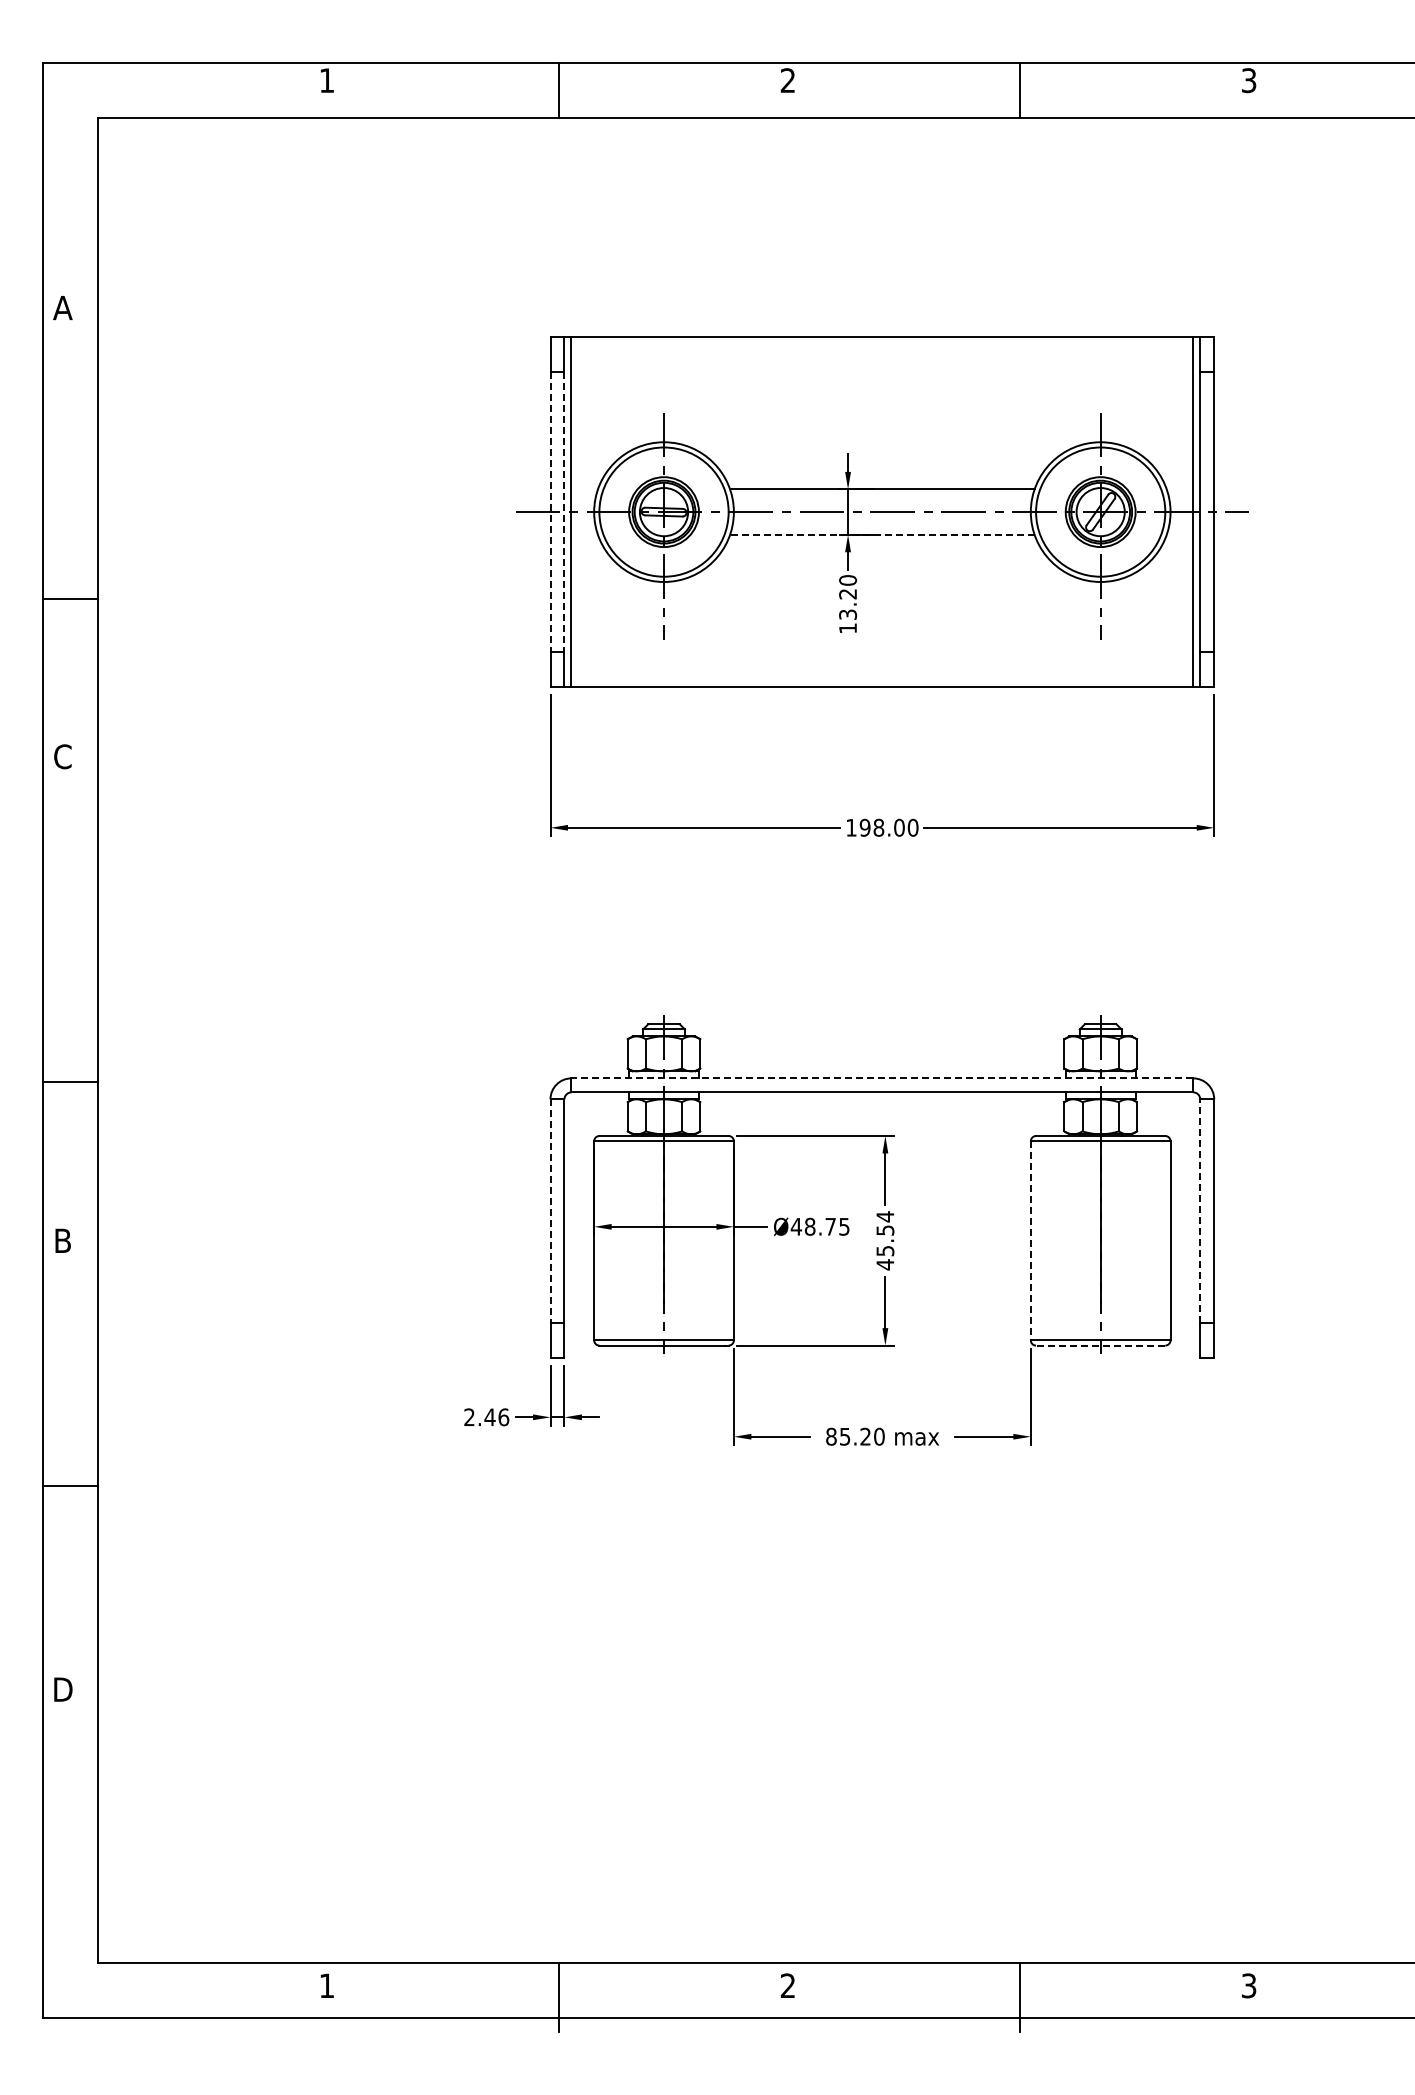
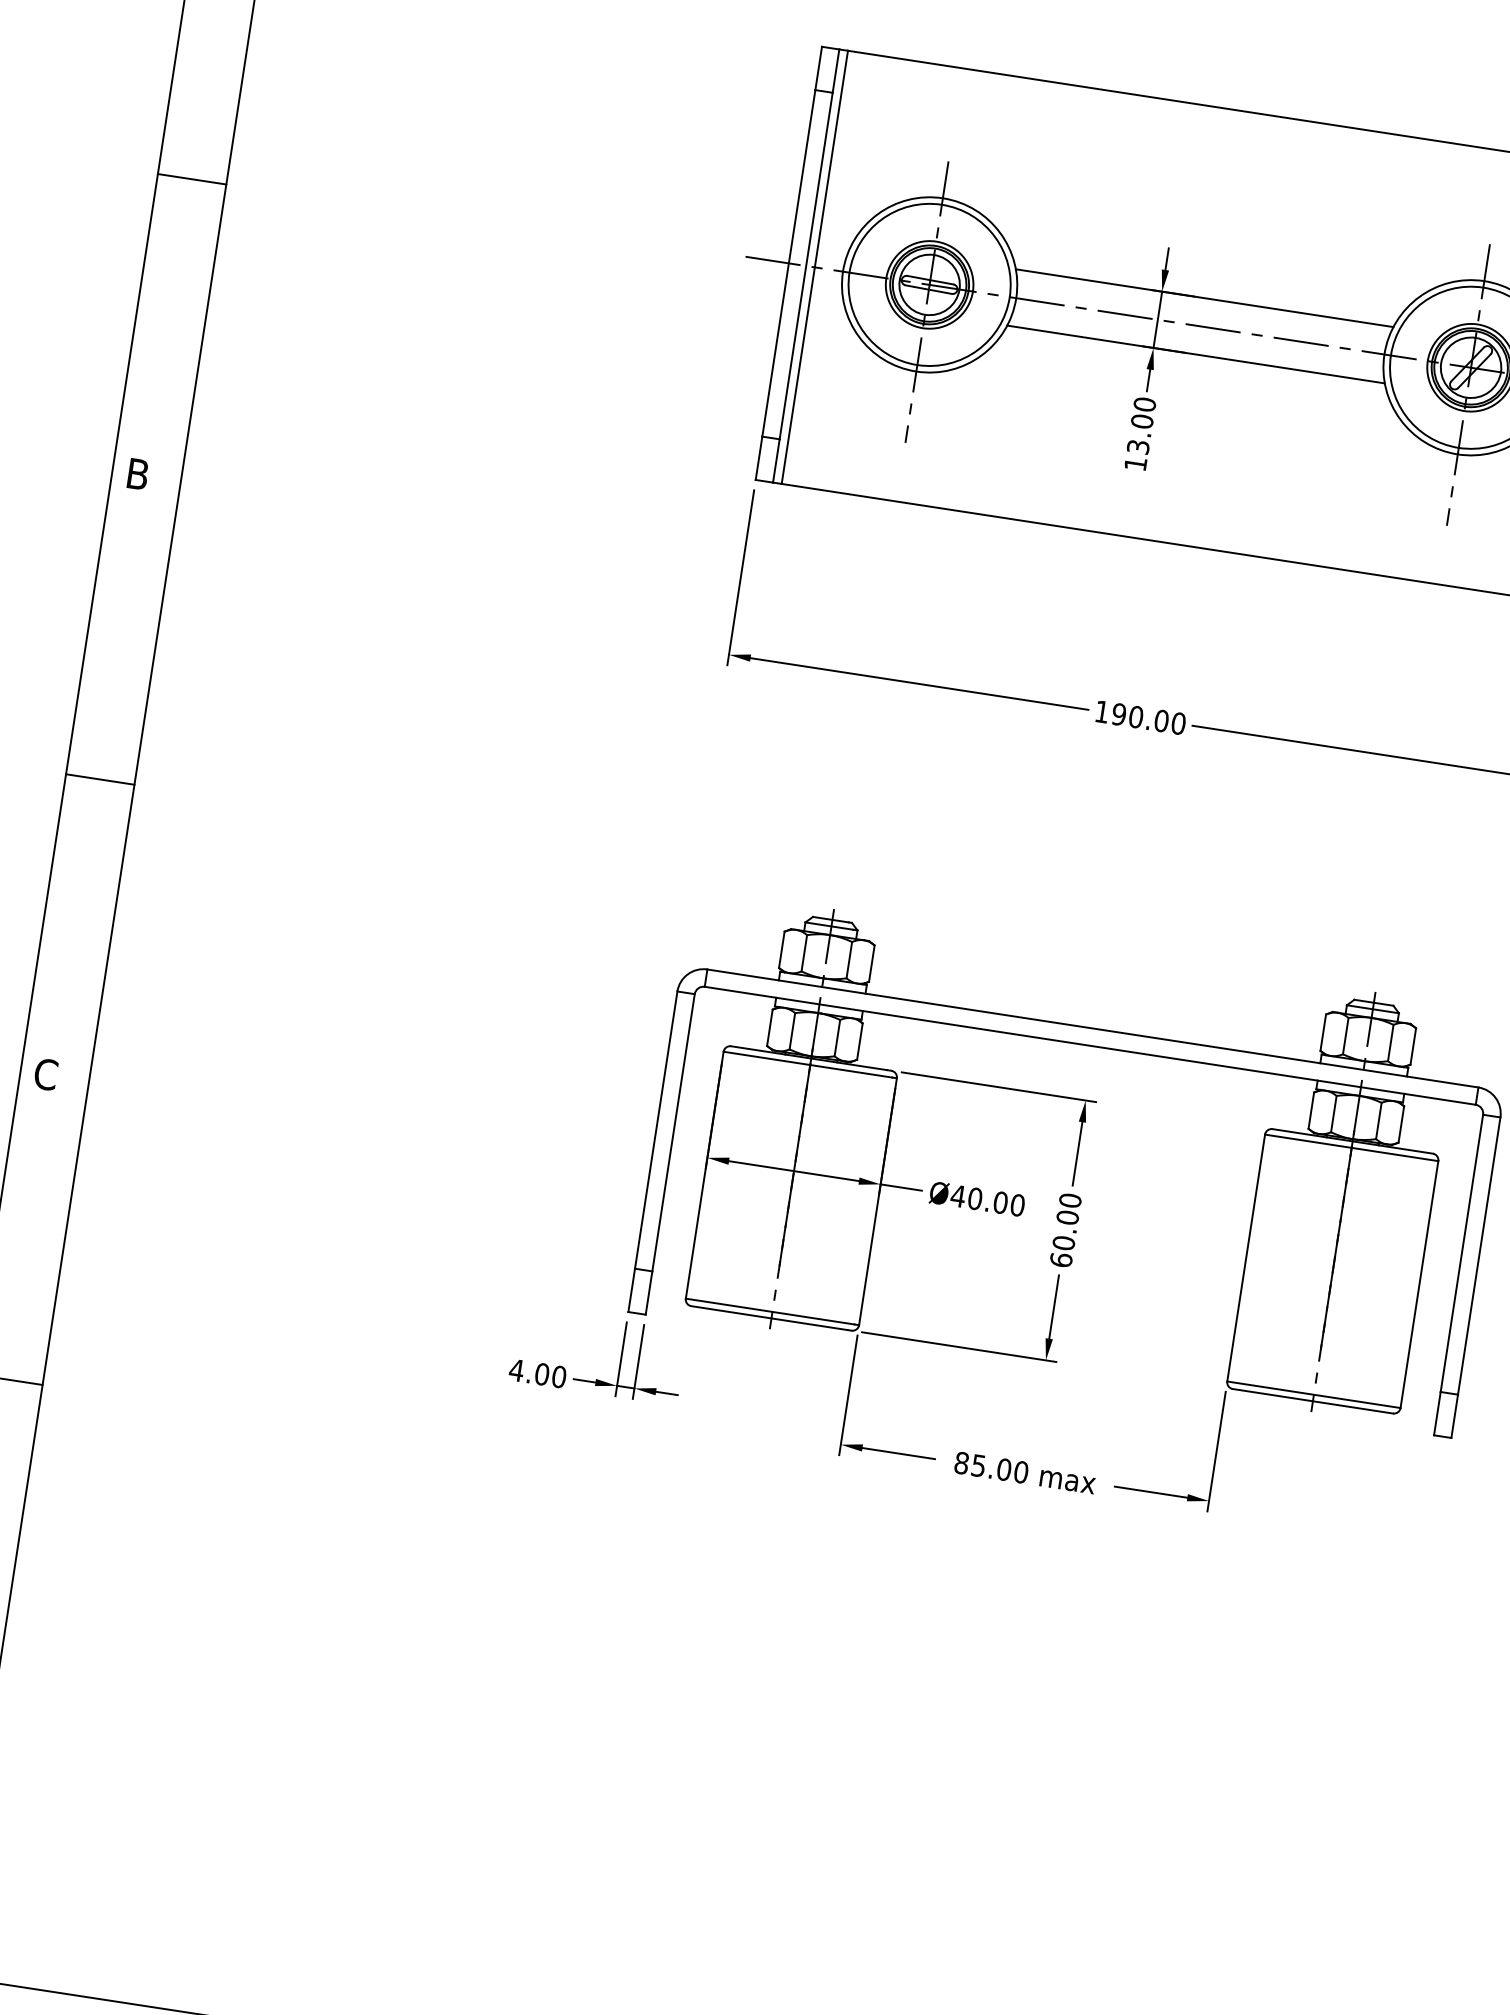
line: (550, 512) -> (788, 263), dashed -> solid
line: (564, 512) -> (806, 266), dashed -> solid
line: (881, 534) -> (1195, 353), dashed -> solid
text: (848, 593) -> (1142, 420), 13.20 -> 13.00
line: (69, 598) -> (191, 178), moved
text: (62, 756) -> (137, 473), C -> B
text: (878, 827) -> (1135, 716), 198.00 -> 190.00
line: (882, 1078) -> (1093, 1028), dashed -> solid
line: (69, 1081) -> (99, 778), moved
line: (550, 1211) -> (656, 1130), dashed -> solid
line: (1200, 1211) -> (1462, 1253), dashed -> solid
text: (826, 1226) -> (995, 1201), Ø48.75 -> Ø40.00
text: (62, 1240) -> (45, 1073), B -> C
text: (885, 1240) -> (1066, 1230), 45.54 -> 60.00
line: (1030, 1240) -> (1245, 1257), dashed -> solid
line: (1100, 1345) -> (1312, 1401), dashed -> solid
text: (486, 1417) -> (537, 1373), 2.46 -> 4.00
text: (865, 1436) -> (1004, 1469), 85.20 -> 85.00

